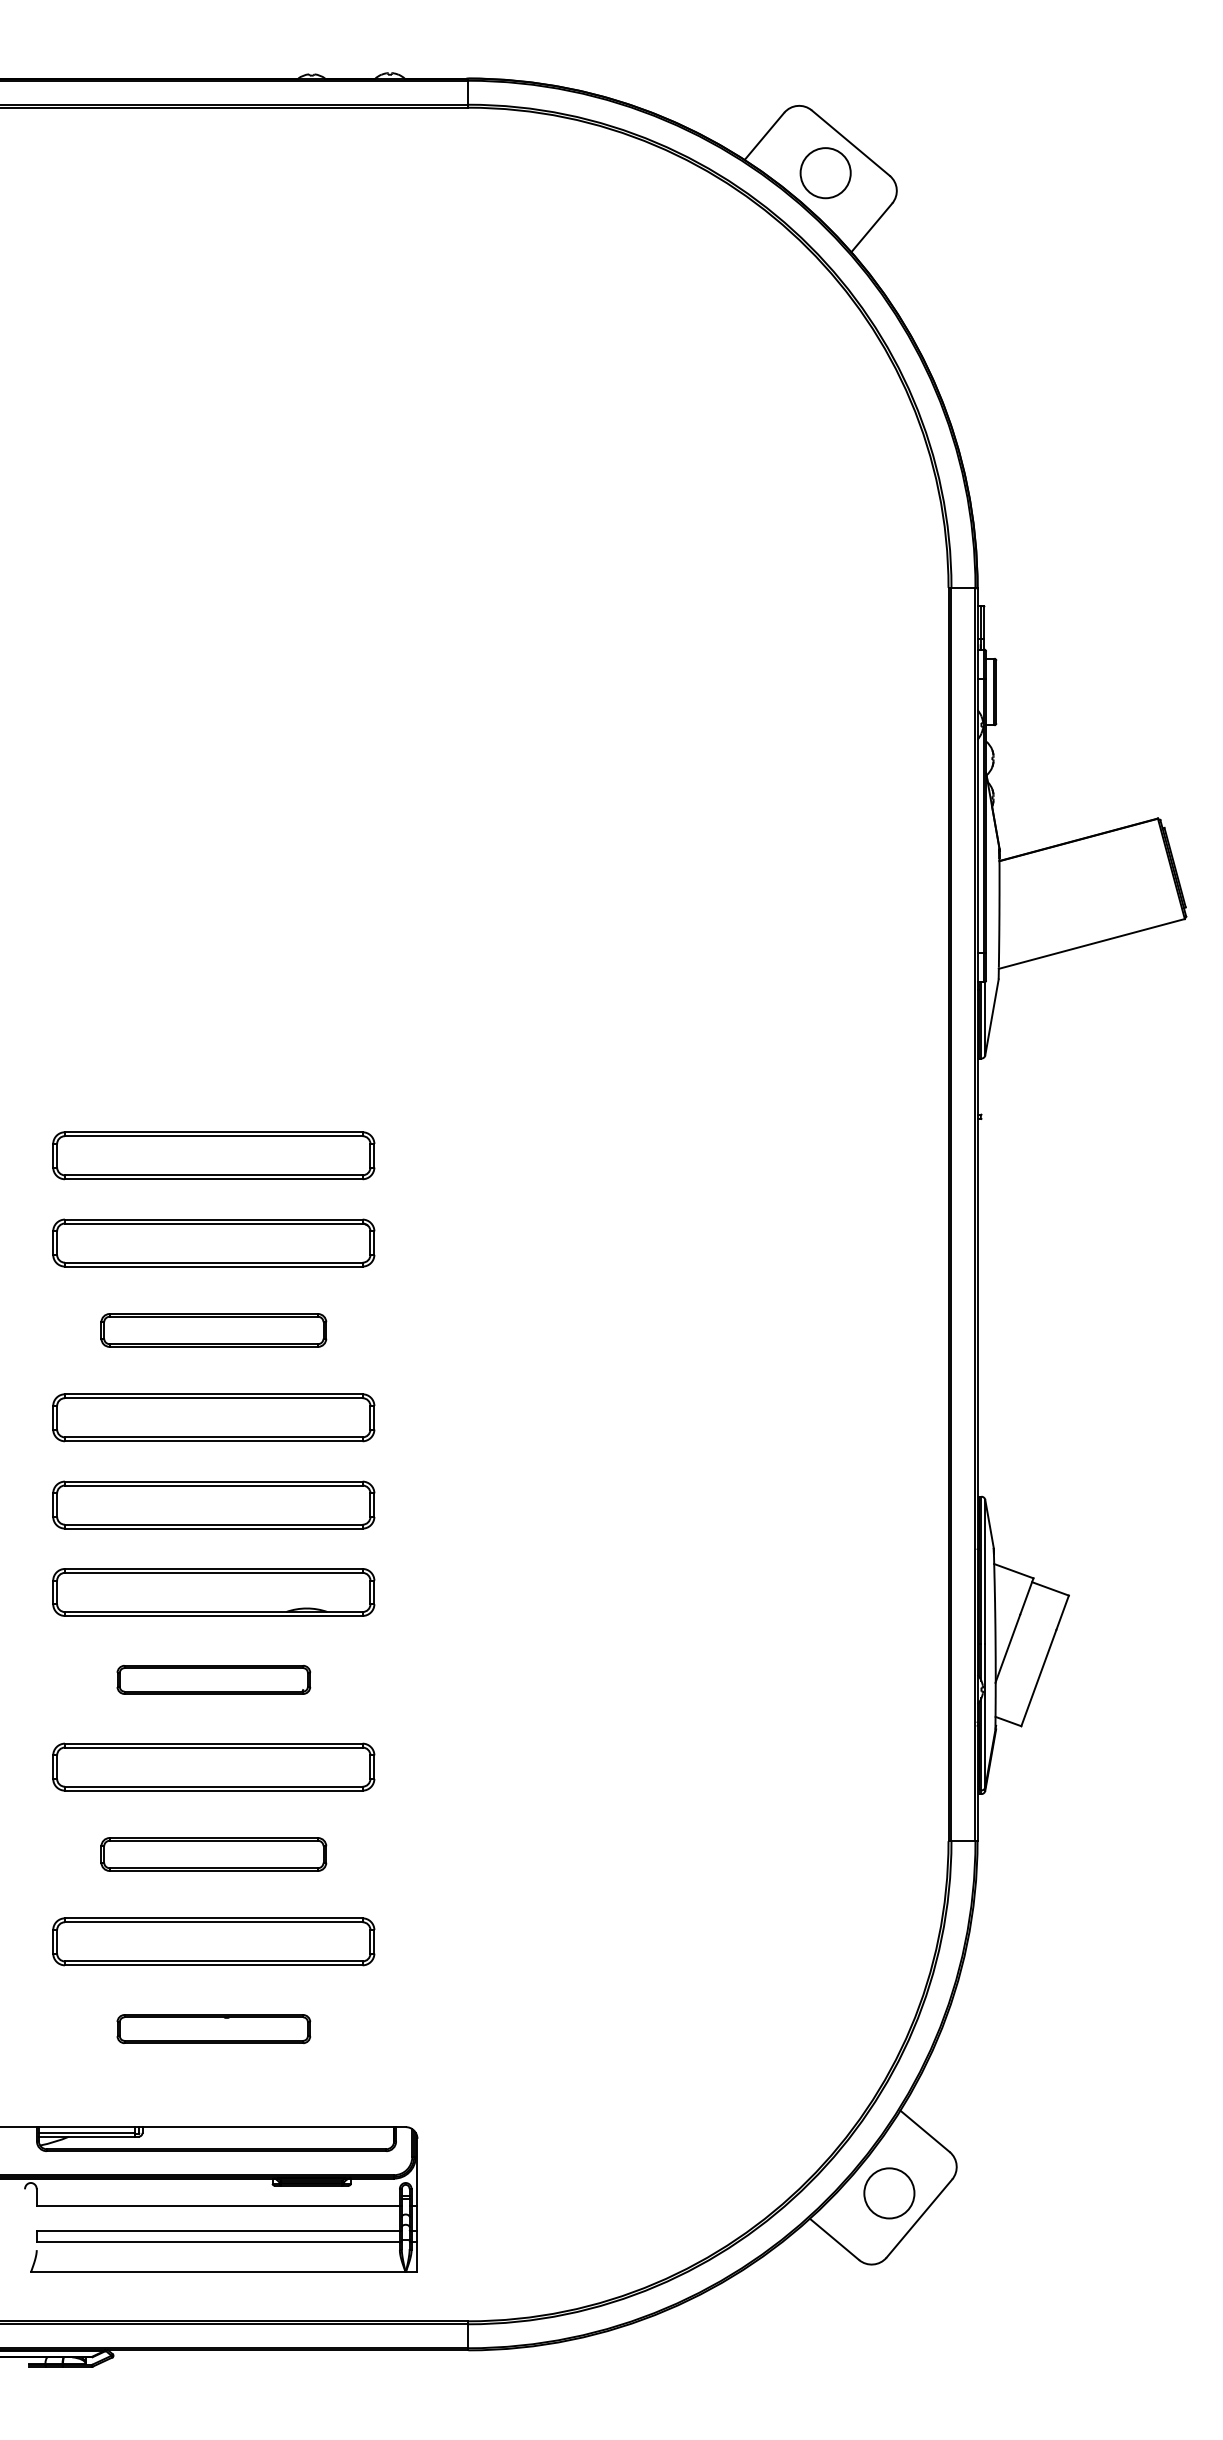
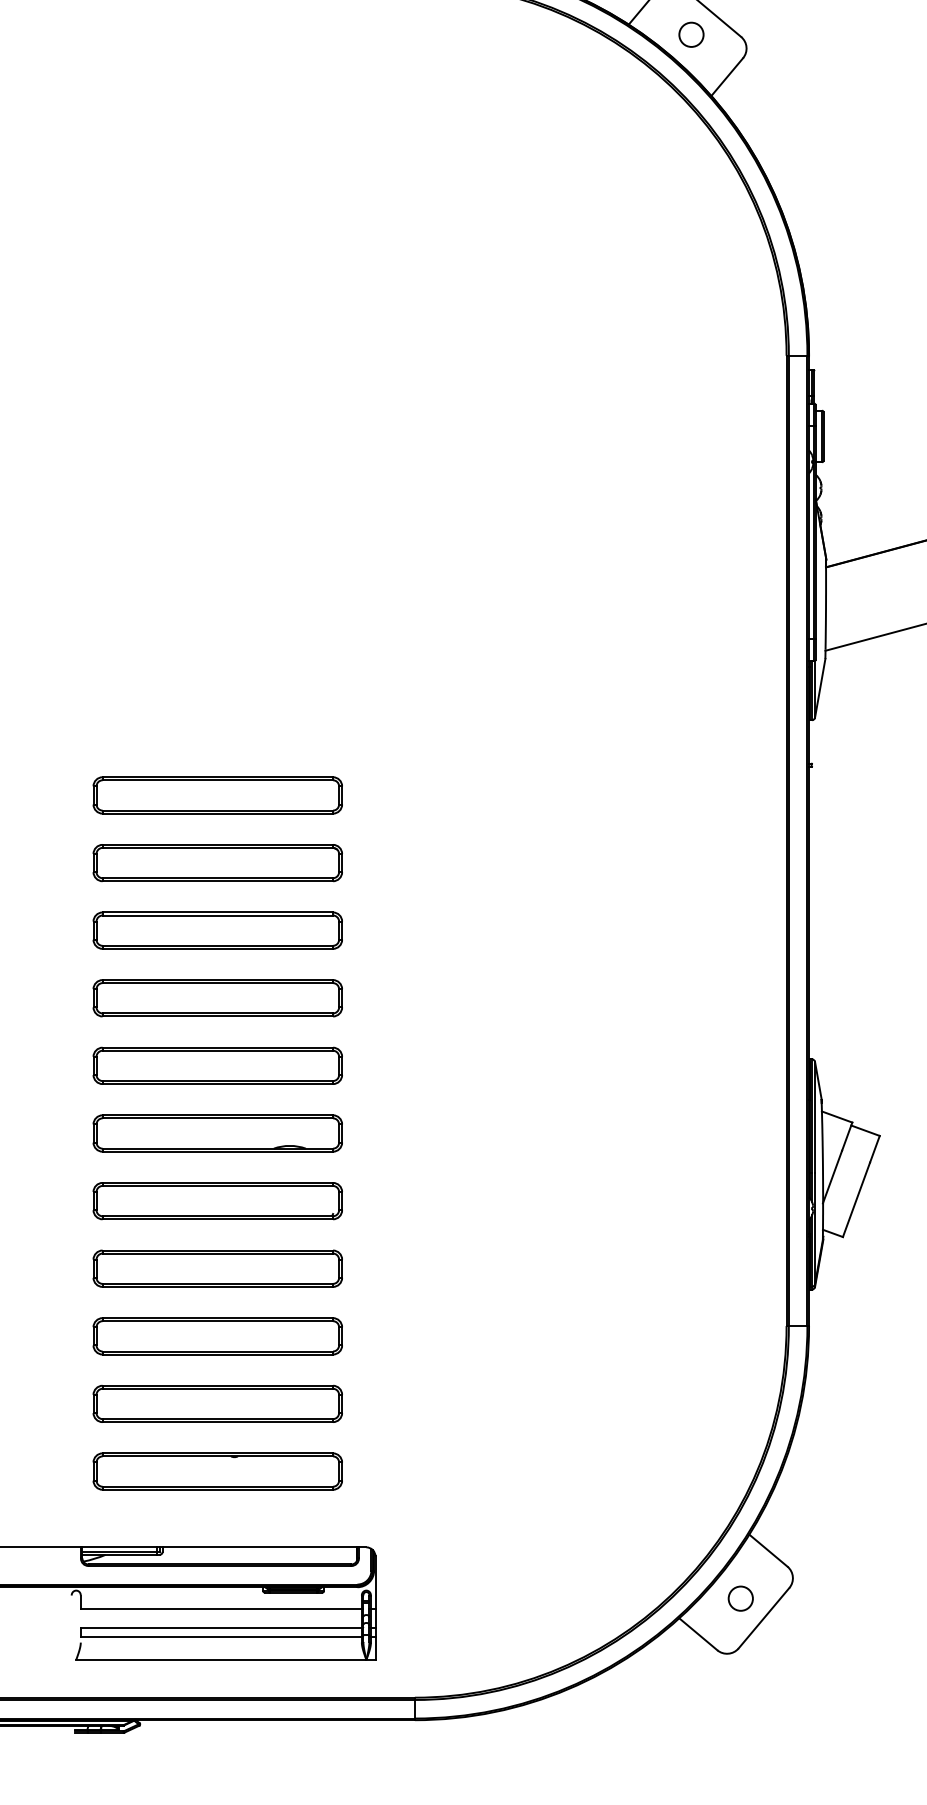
circle: (825, 172) -> (691, 34), size x0.62
part: (213, 1330) -> (217, 930), size x1.43
part: (213, 1679) -> (217, 1200), size x1.67
part: (213, 1854) -> (217, 1336), size x1.43
part: (213, 2028) -> (217, 1471), size x1.67
circle: (889, 2193) -> (740, 1598), size x0.62

